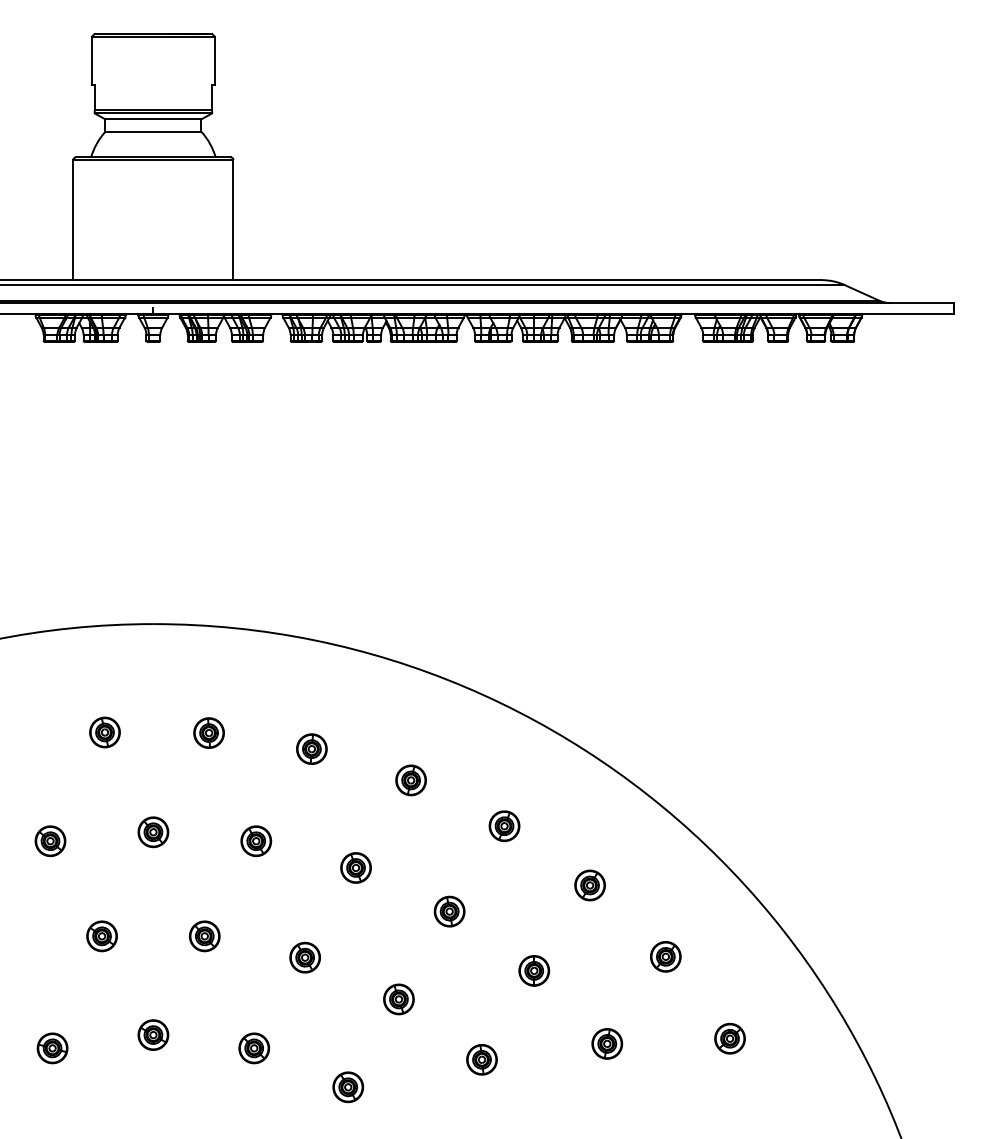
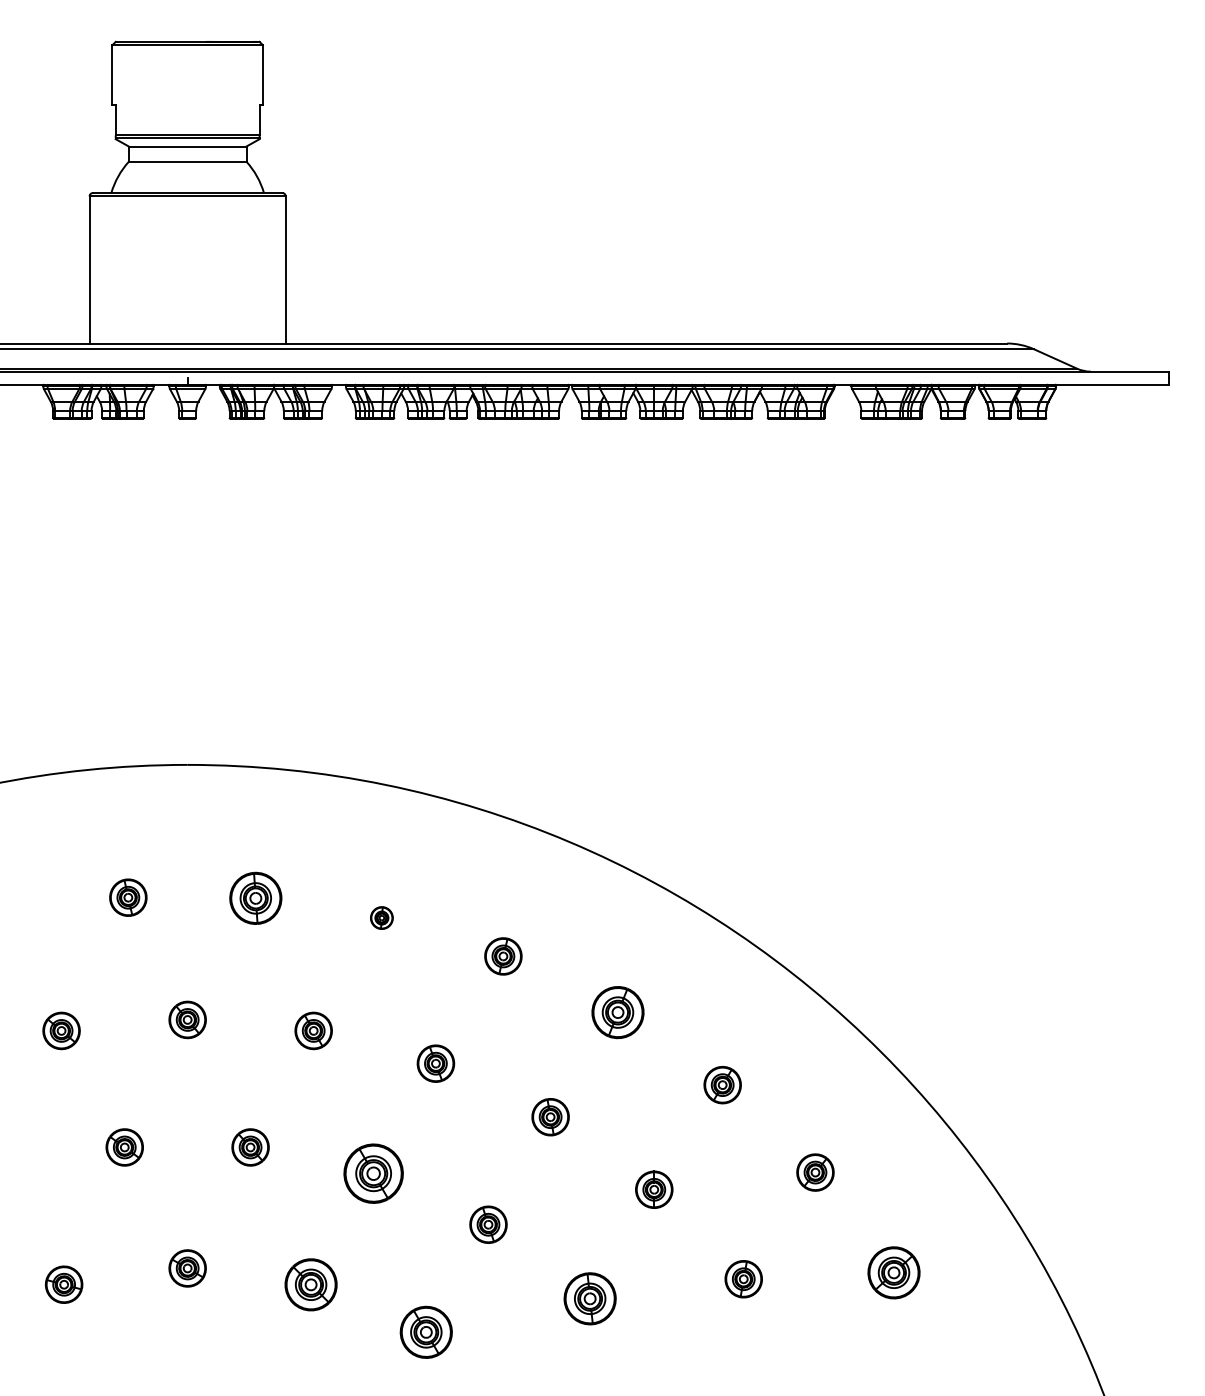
part: (208, 733) -> (255, 898), size x1.4
part: (311, 748) -> (381, 917), size x0.6
part: (504, 826) -> (617, 1012), size x1.4
part: (305, 957) -> (373, 1173), size x1.6
part: (730, 1038) -> (894, 1272), size x1.4
part: (254, 1048) -> (311, 1284), size x1.4
part: (482, 1059) -> (590, 1298), size x1.4
part: (348, 1087) -> (426, 1332), size x1.4

